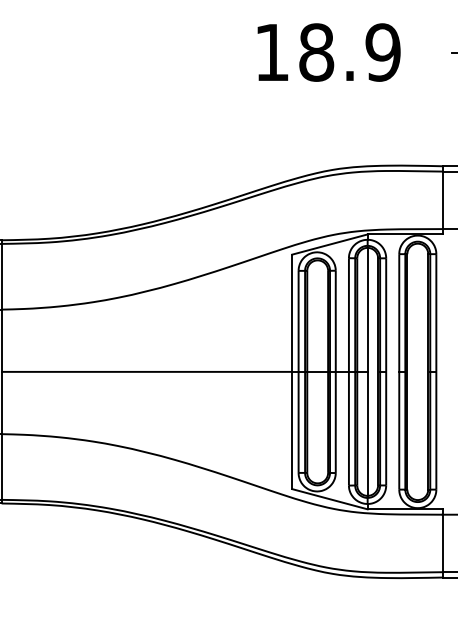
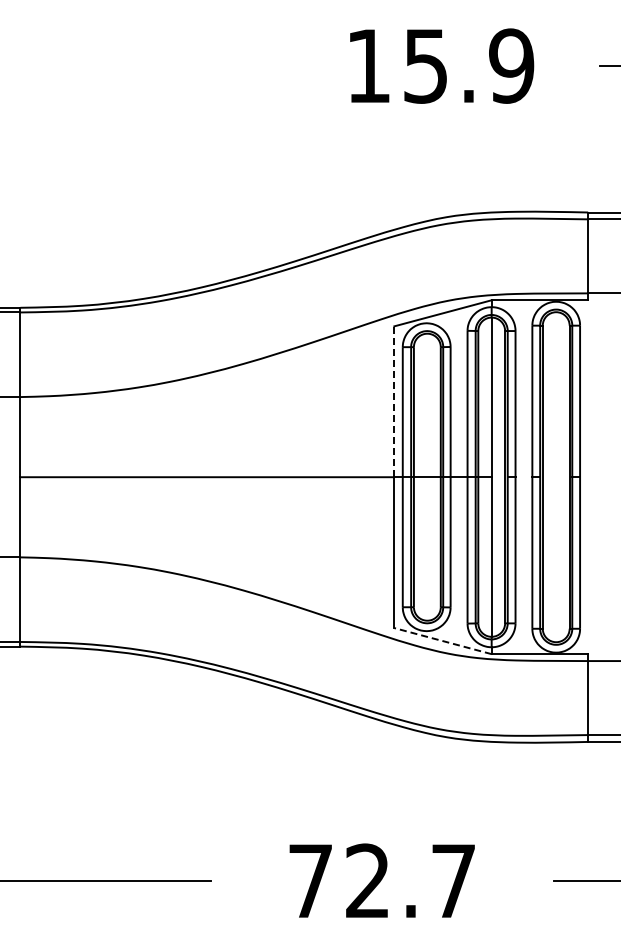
text: (316, 52) -> (425, 65), 18.9 -> 15.9
line: (292, 313) -> (394, 401), solid -> dashed
line: (329, 498) -> (442, 640), solid -> dashed

